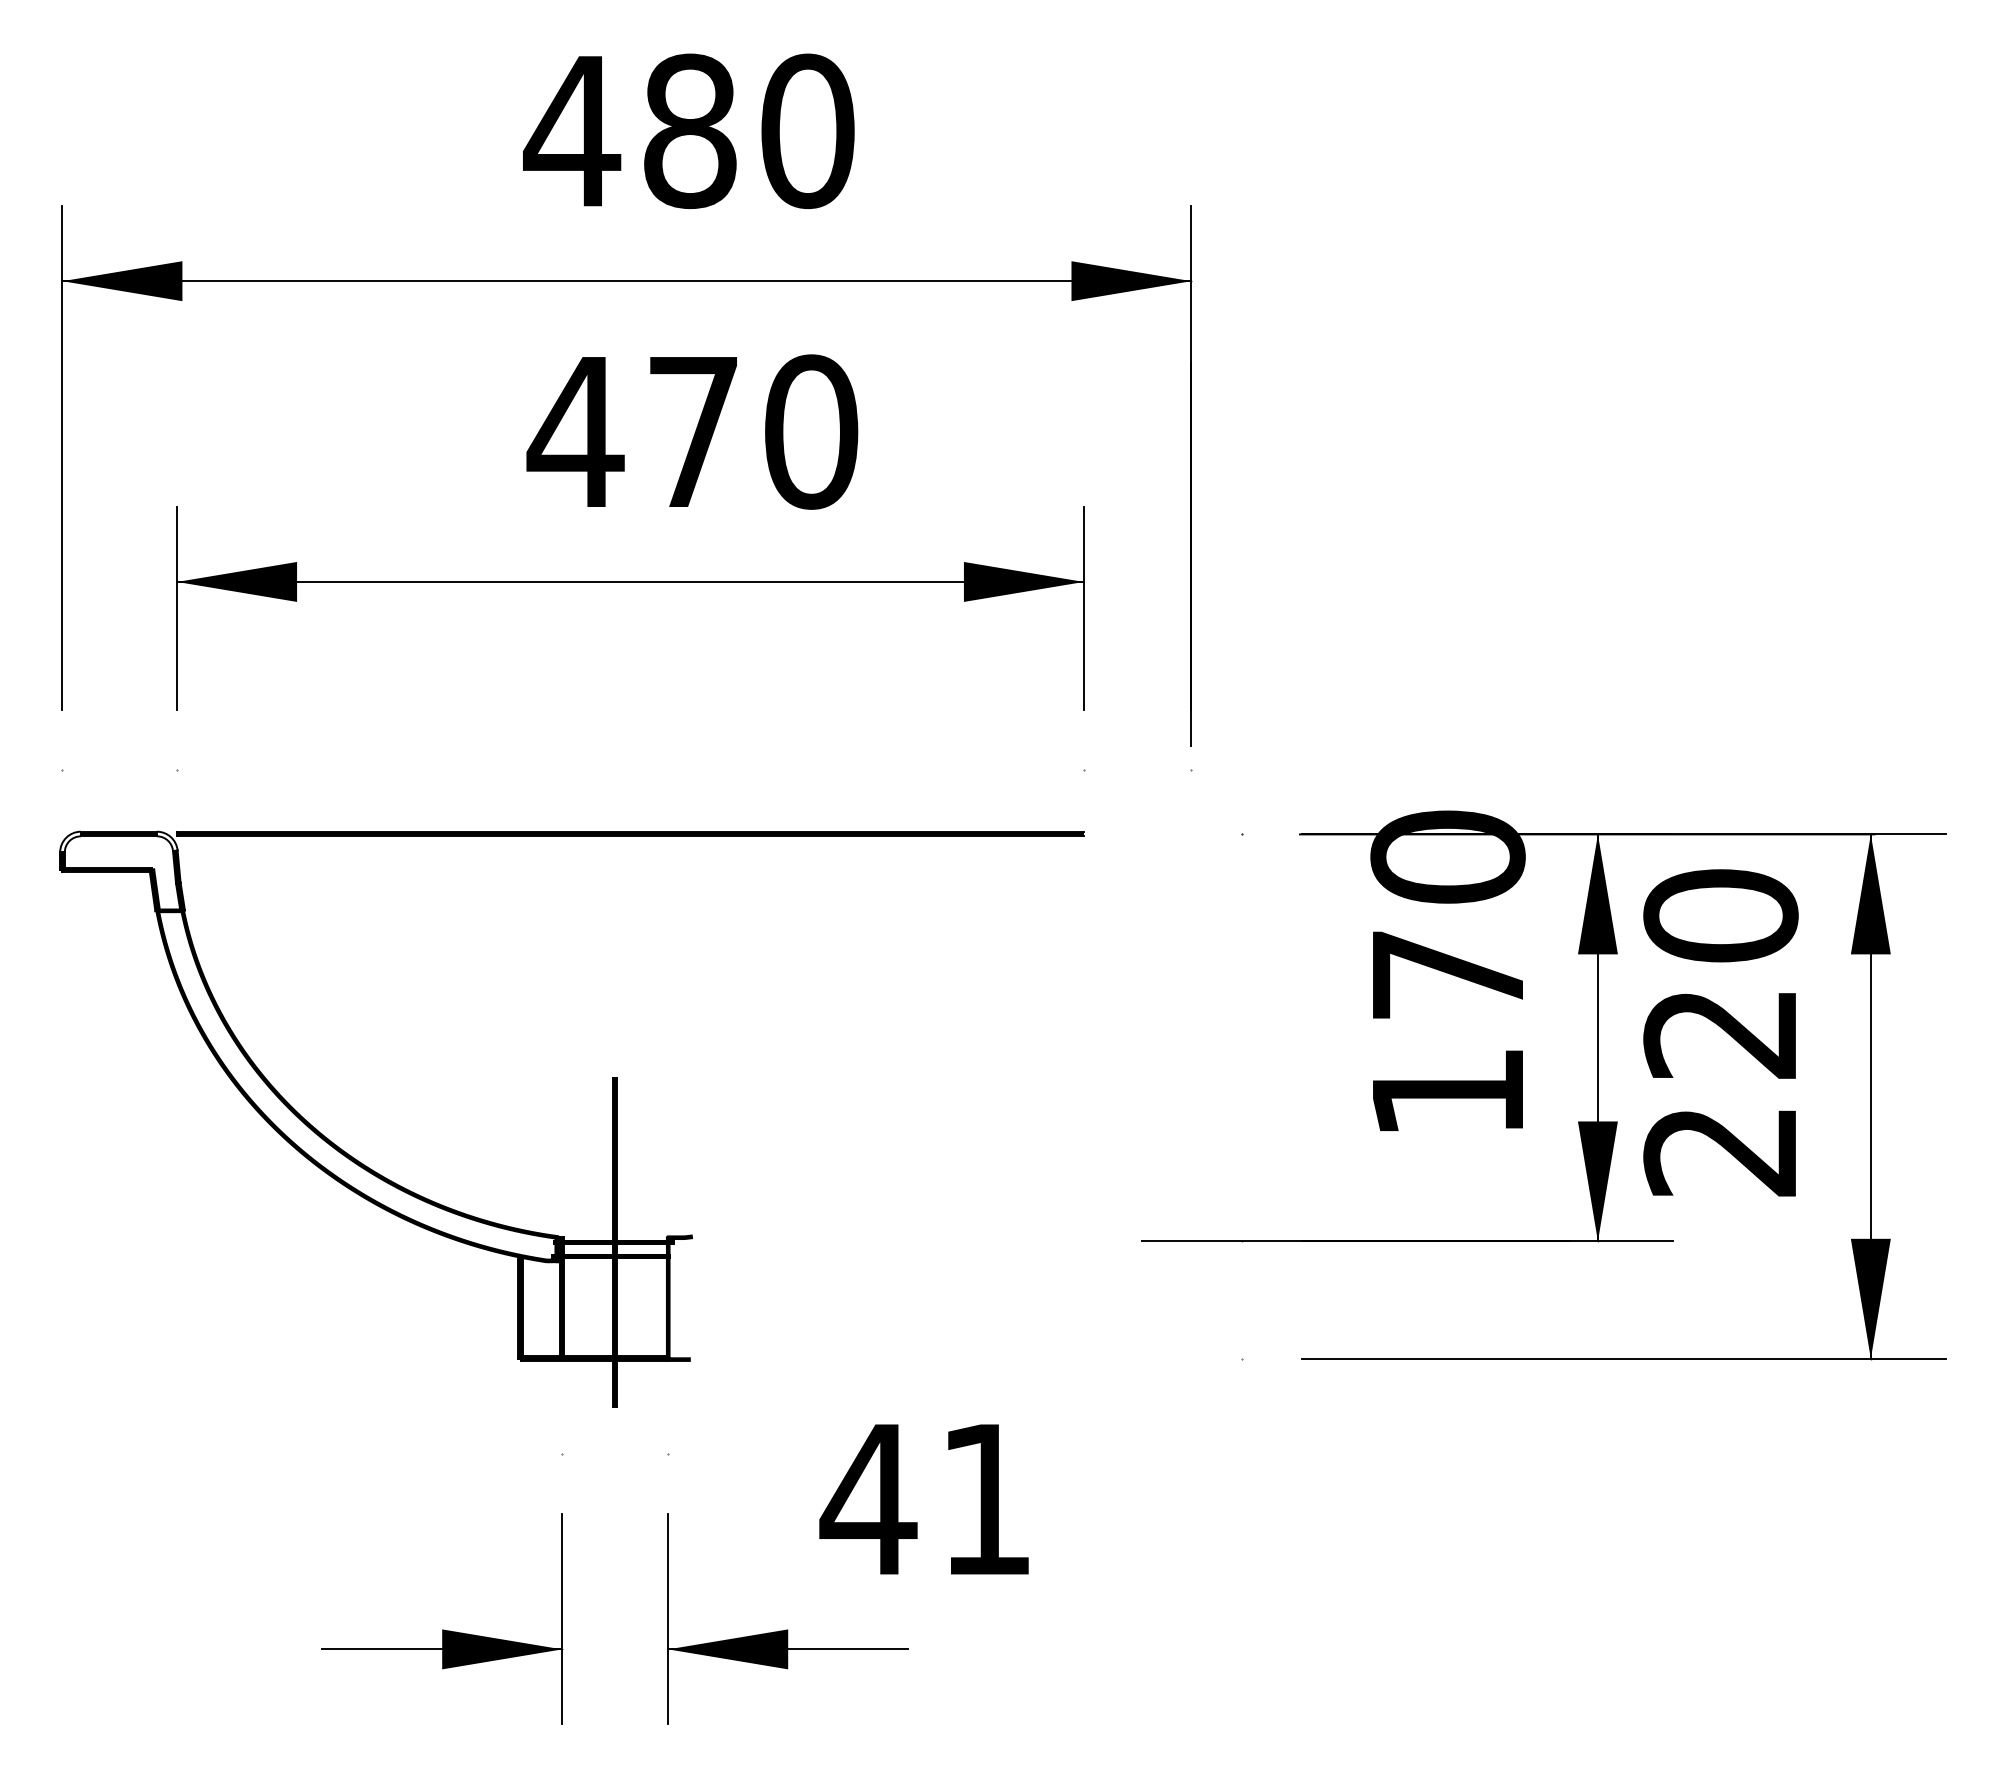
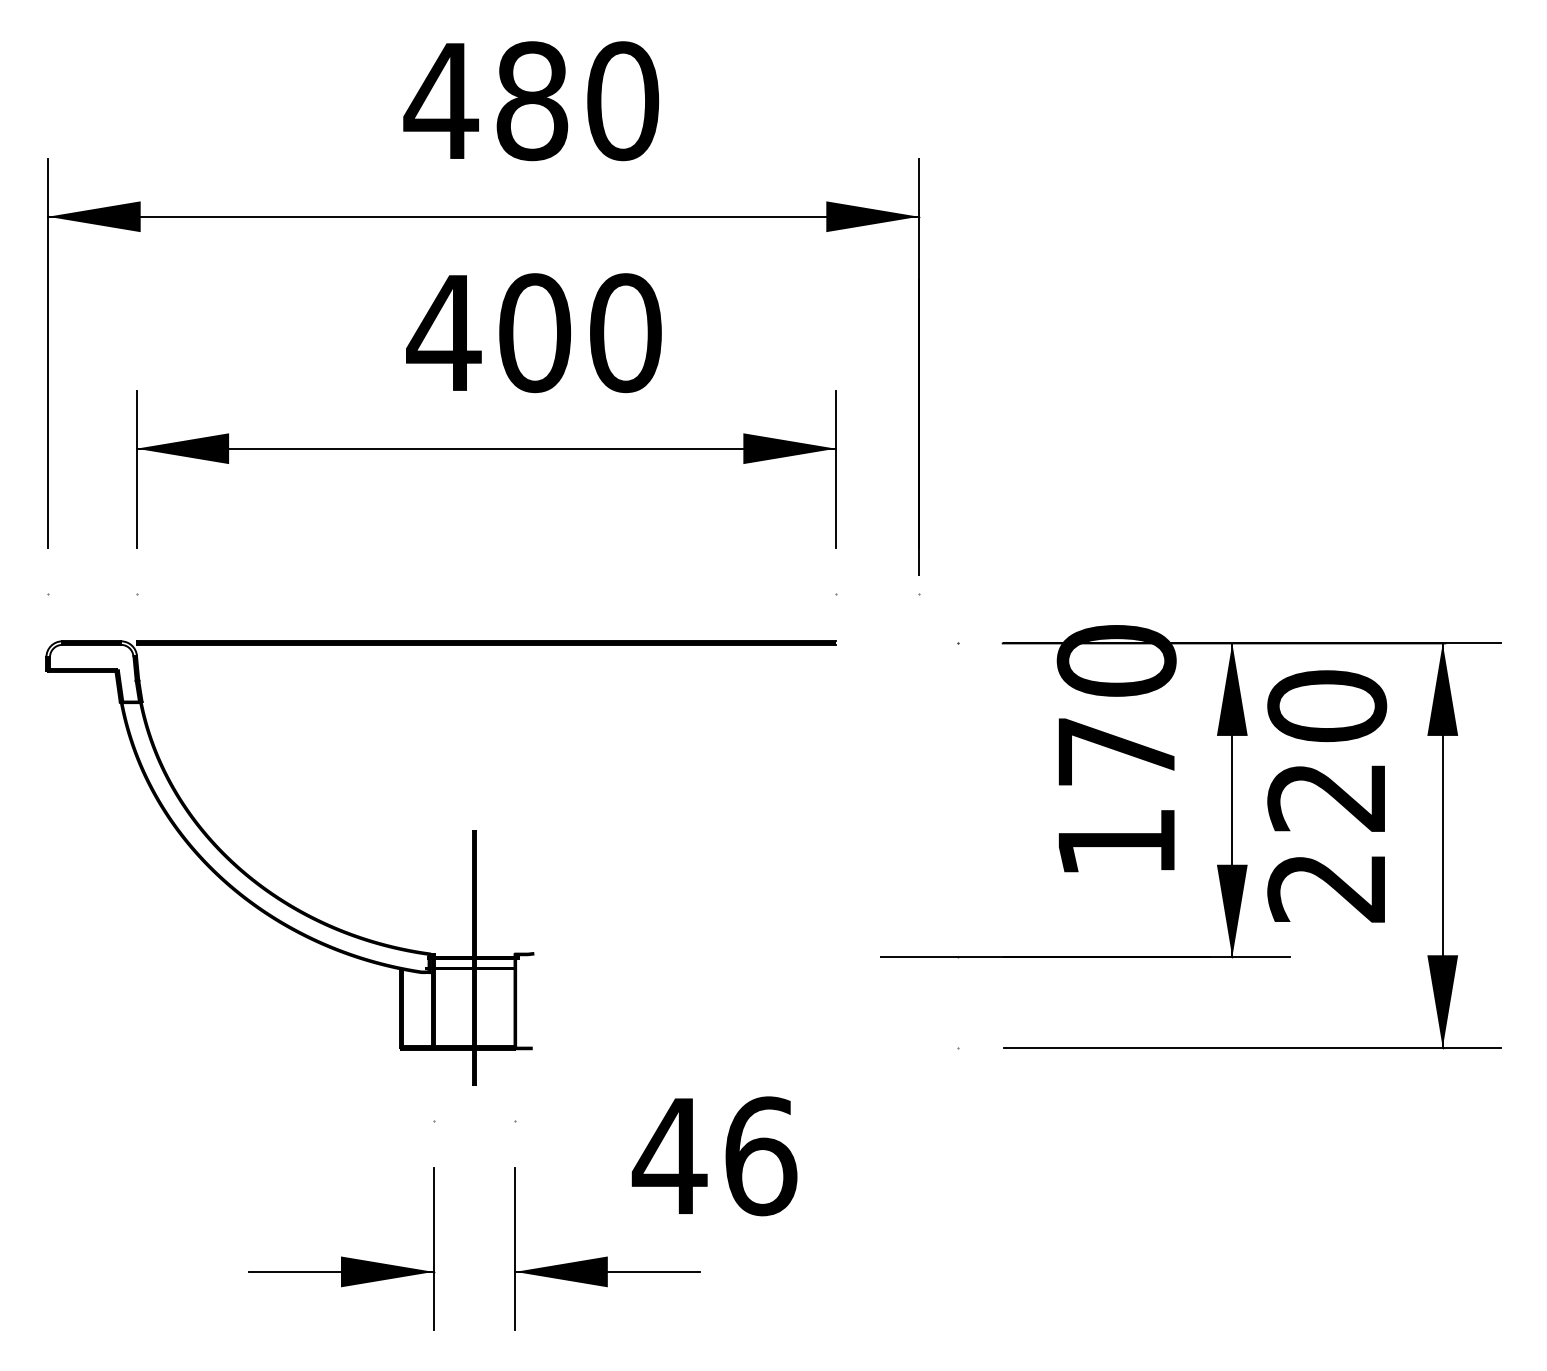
text: (694, 432) -> (535, 333), 470 -> 400
text: (987, 1499) -> (761, 1156), 41 -> 46

